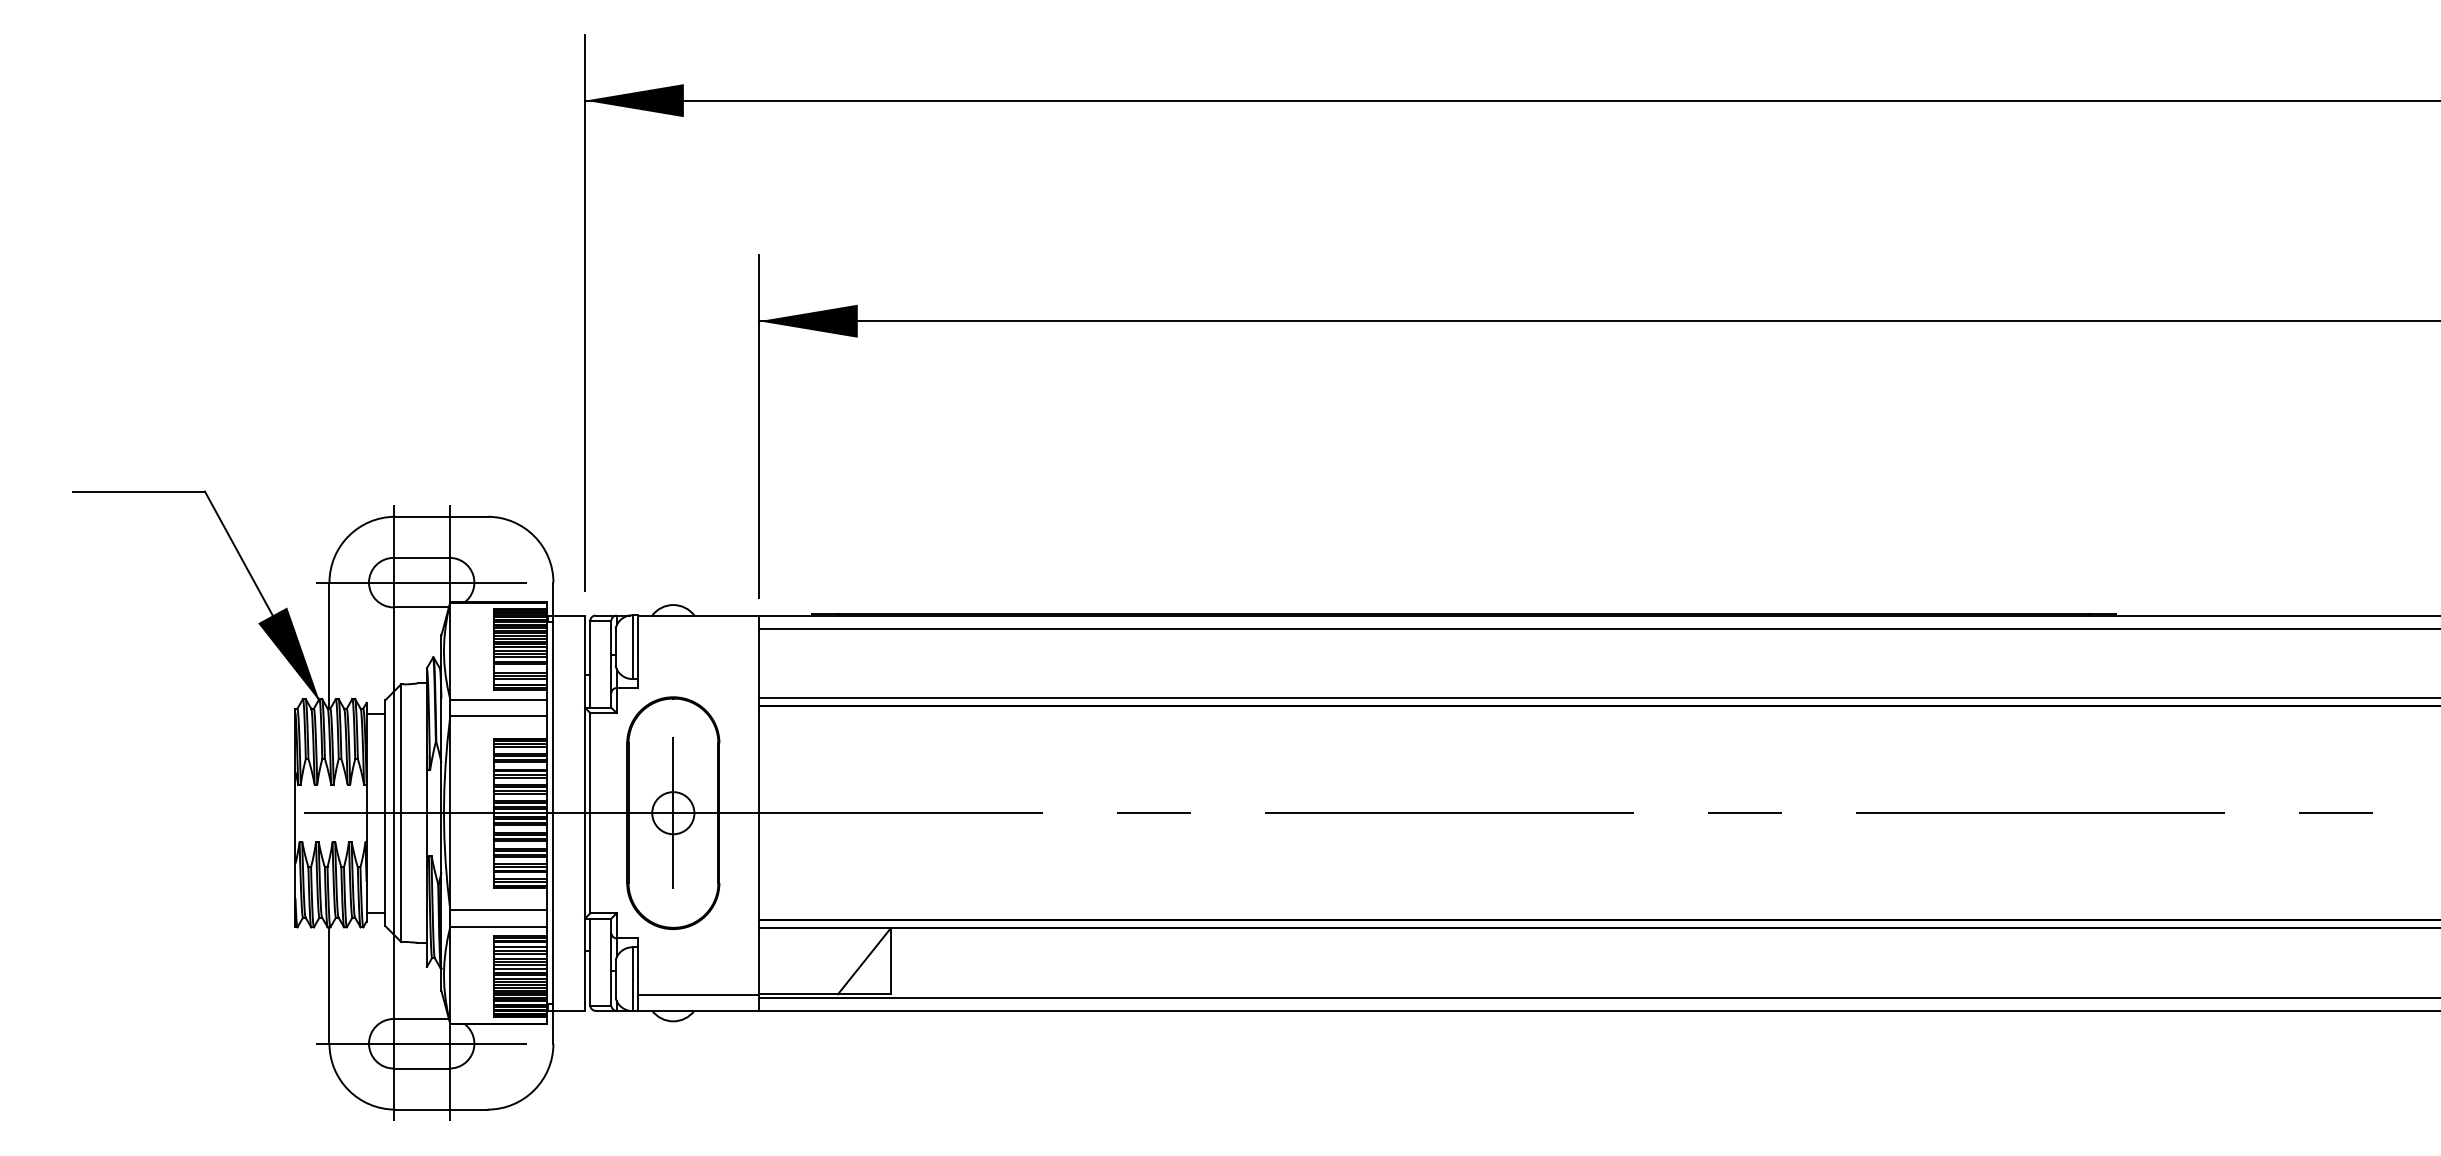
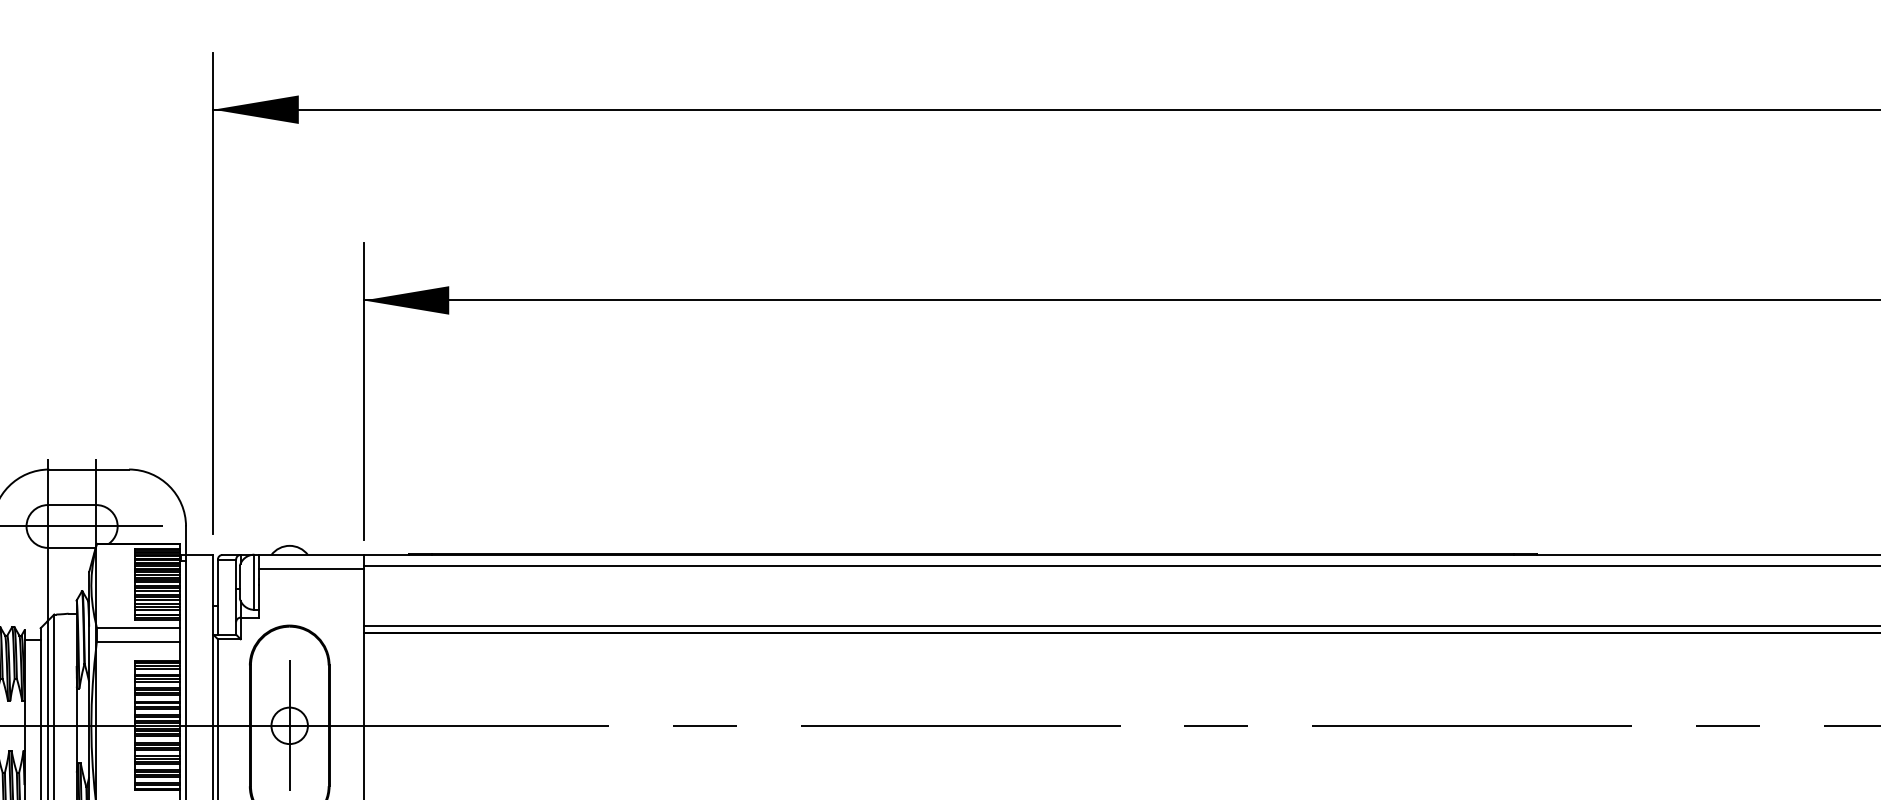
line: (697, 631) -> (310, 568), added
line: (520, 667) -> (157, 599), added

